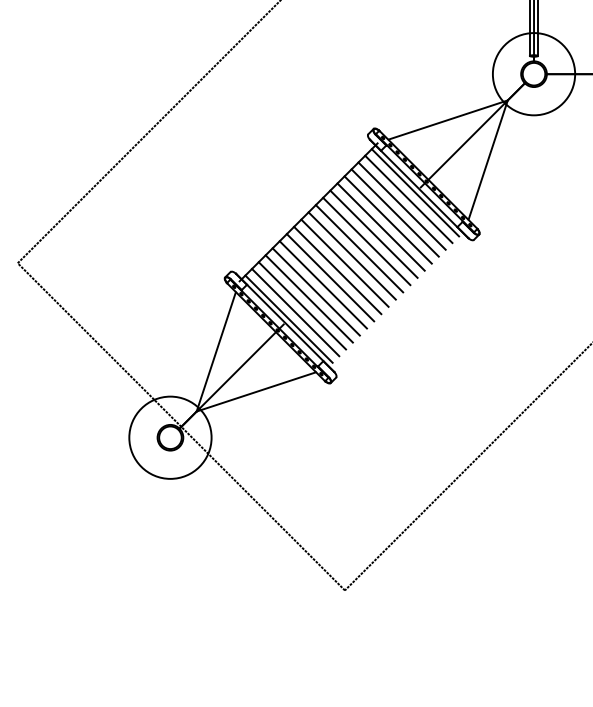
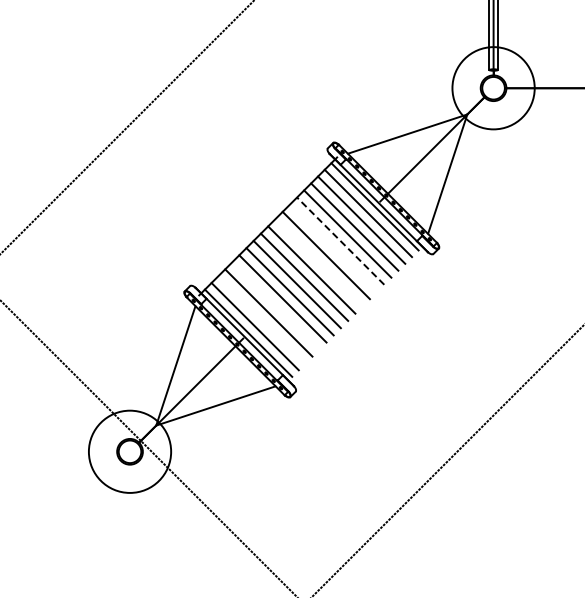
line: (381, 227) -> (341, 241), solid -> dashed
line: (373, 233) -> (333, 247), removed
line: (359, 248) -> (319, 262), removed
line: (315, 291) -> (275, 305), removed
line: (302, 305) -> (262, 319), removed

